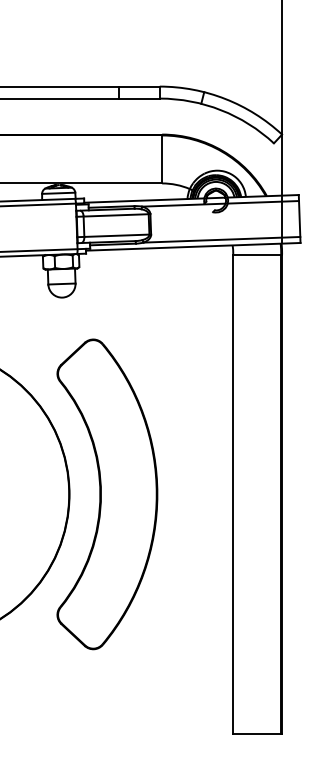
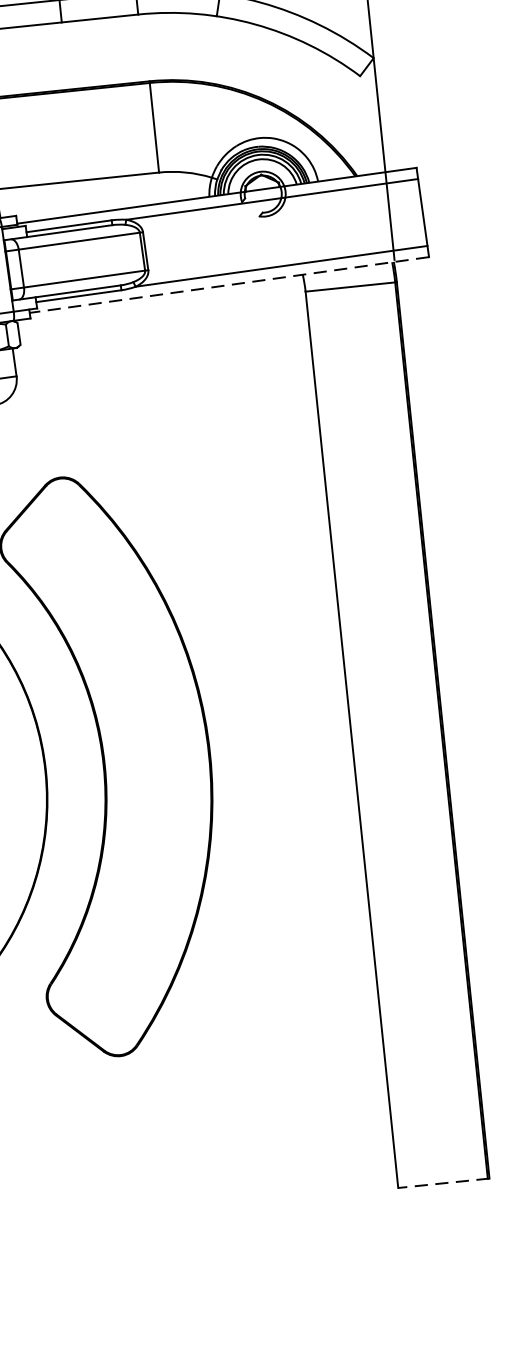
line: (192, 246) -> (227, 284), solid -> dashed
line: (257, 734) -> (443, 1183), solid -> dashed

